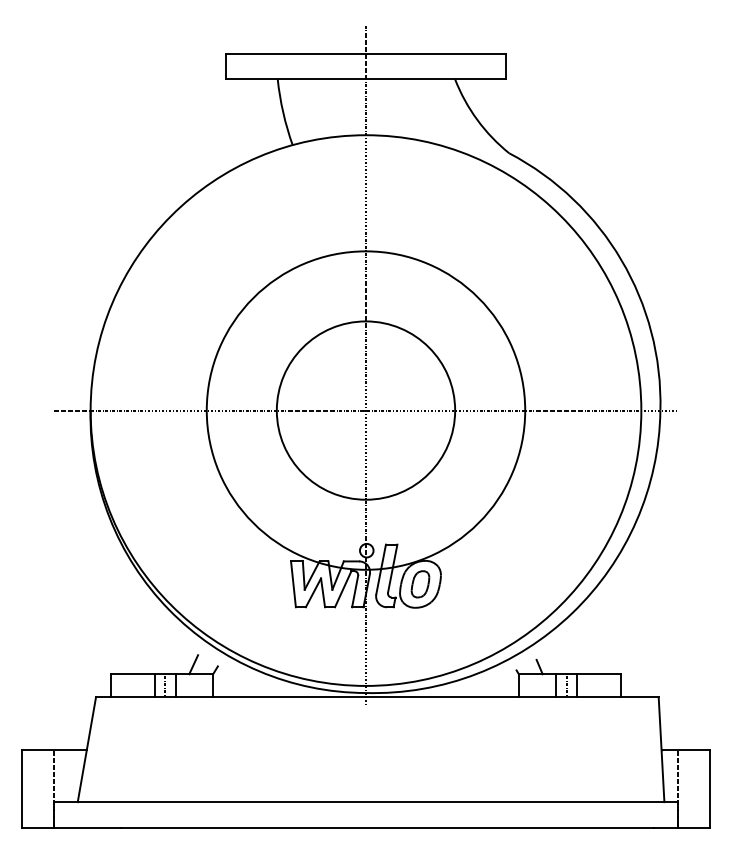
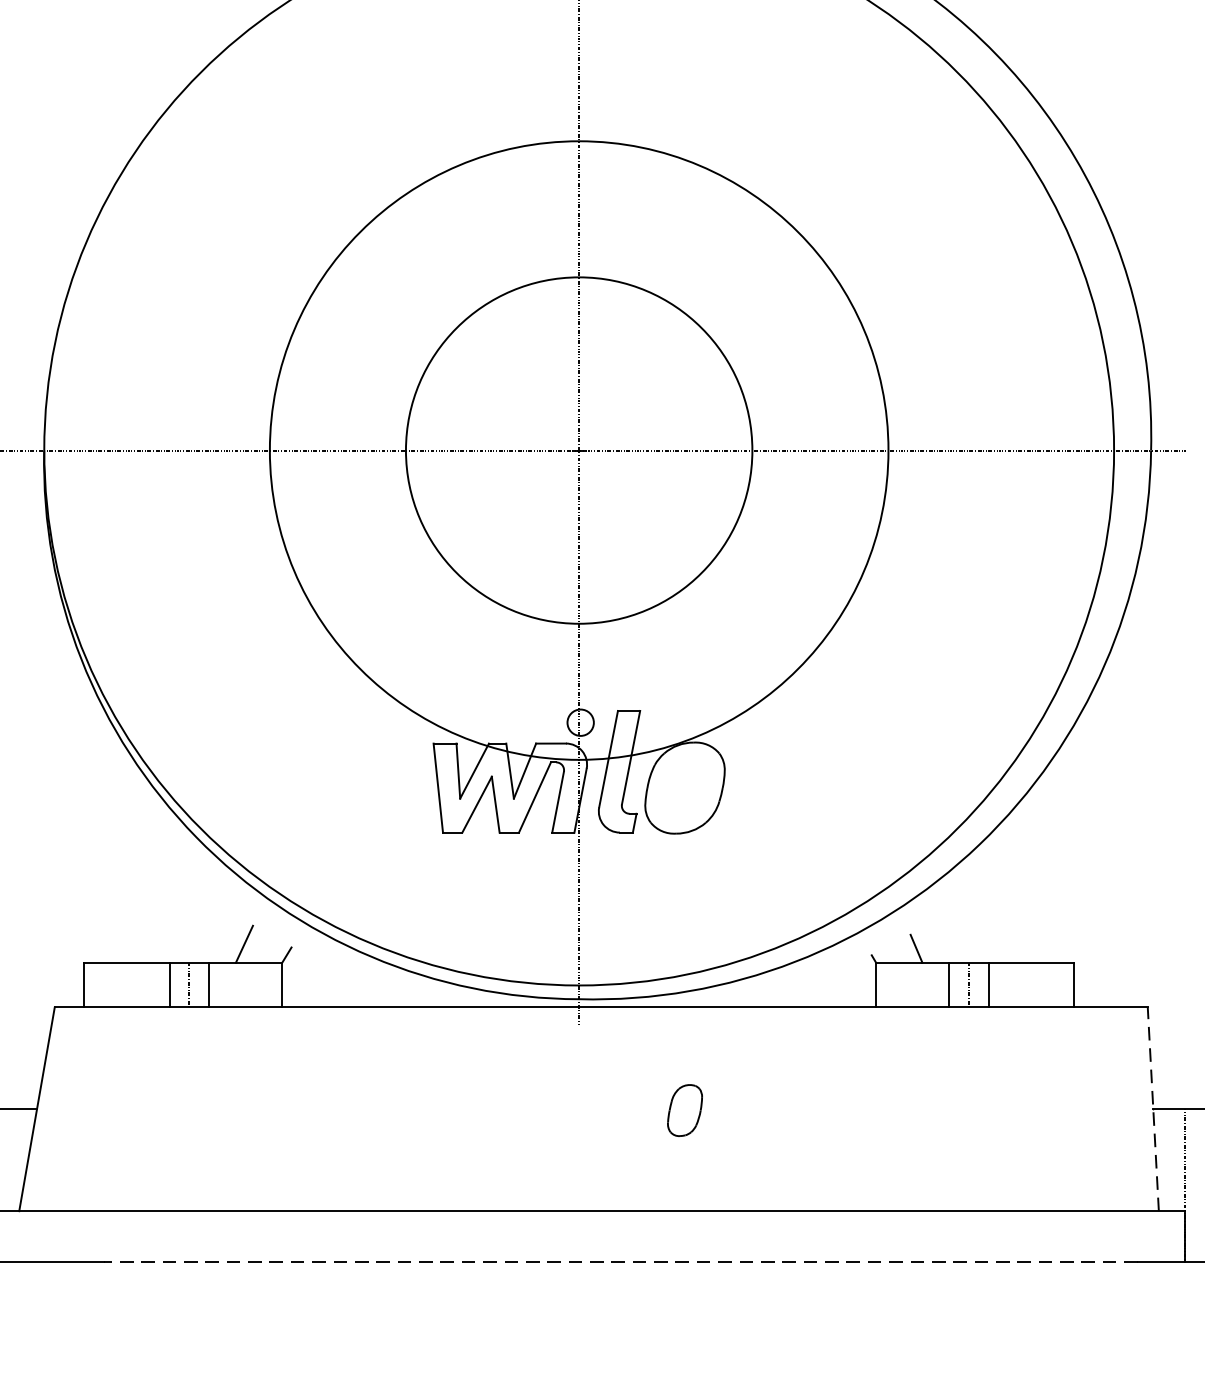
part: (420, 584) -> (685, 1110), moved
line: (661, 749) -> (1153, 1108), solid -> dashed
line: (386, 828) -> (619, 1262), solid -> dashed

